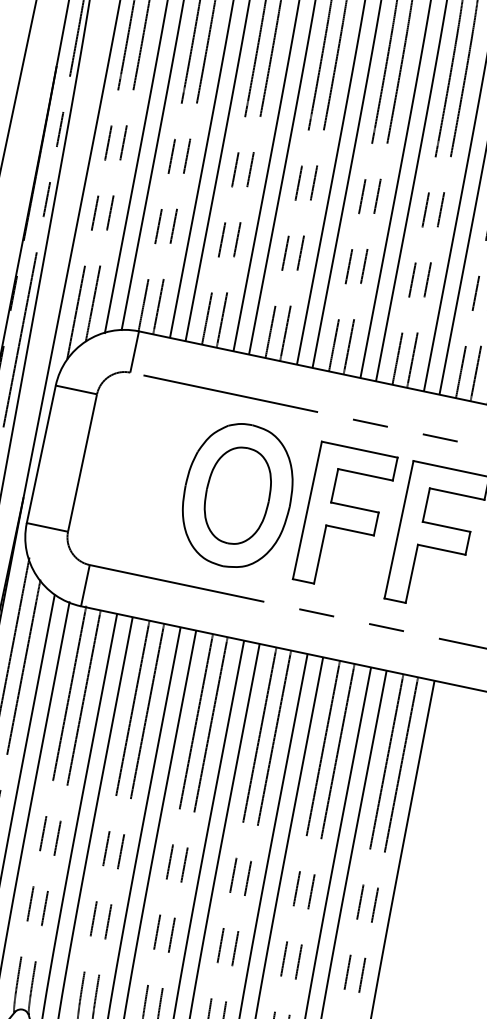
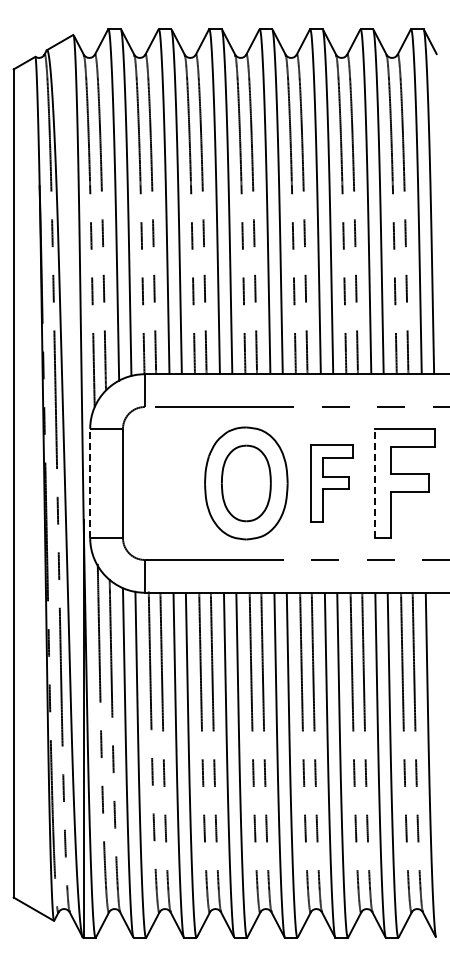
line: (41, 454) -> (90, 483), solid -> dashed
part: (344, 518) -> (331, 483), size x0.7
line: (398, 529) -> (374, 483), solid -> dashed

